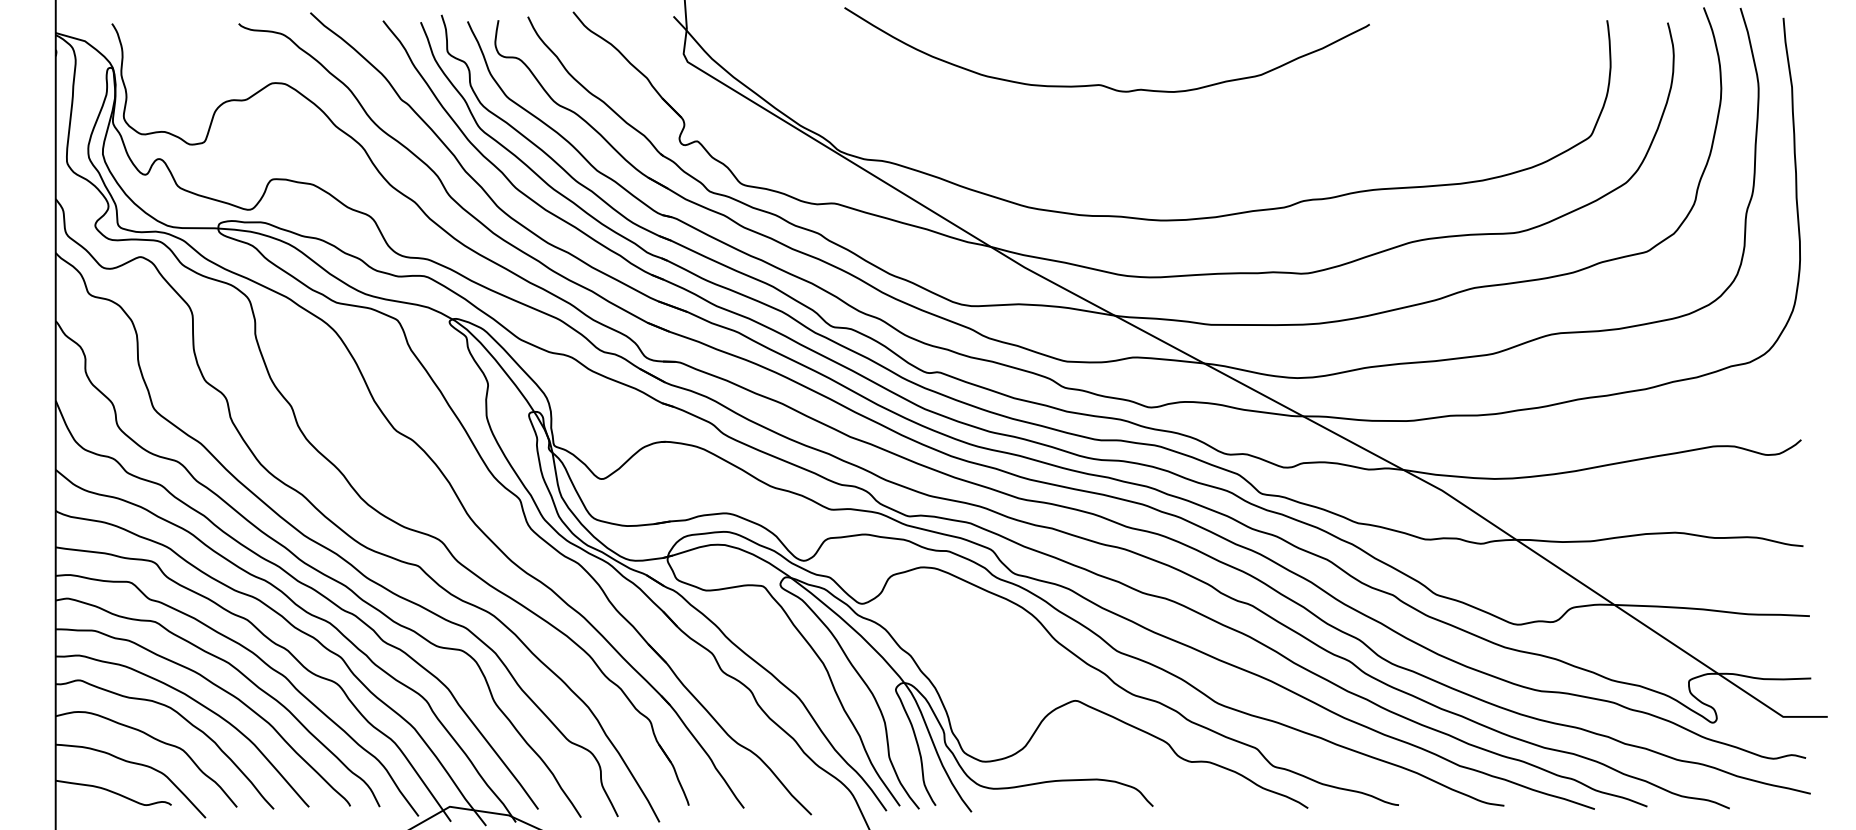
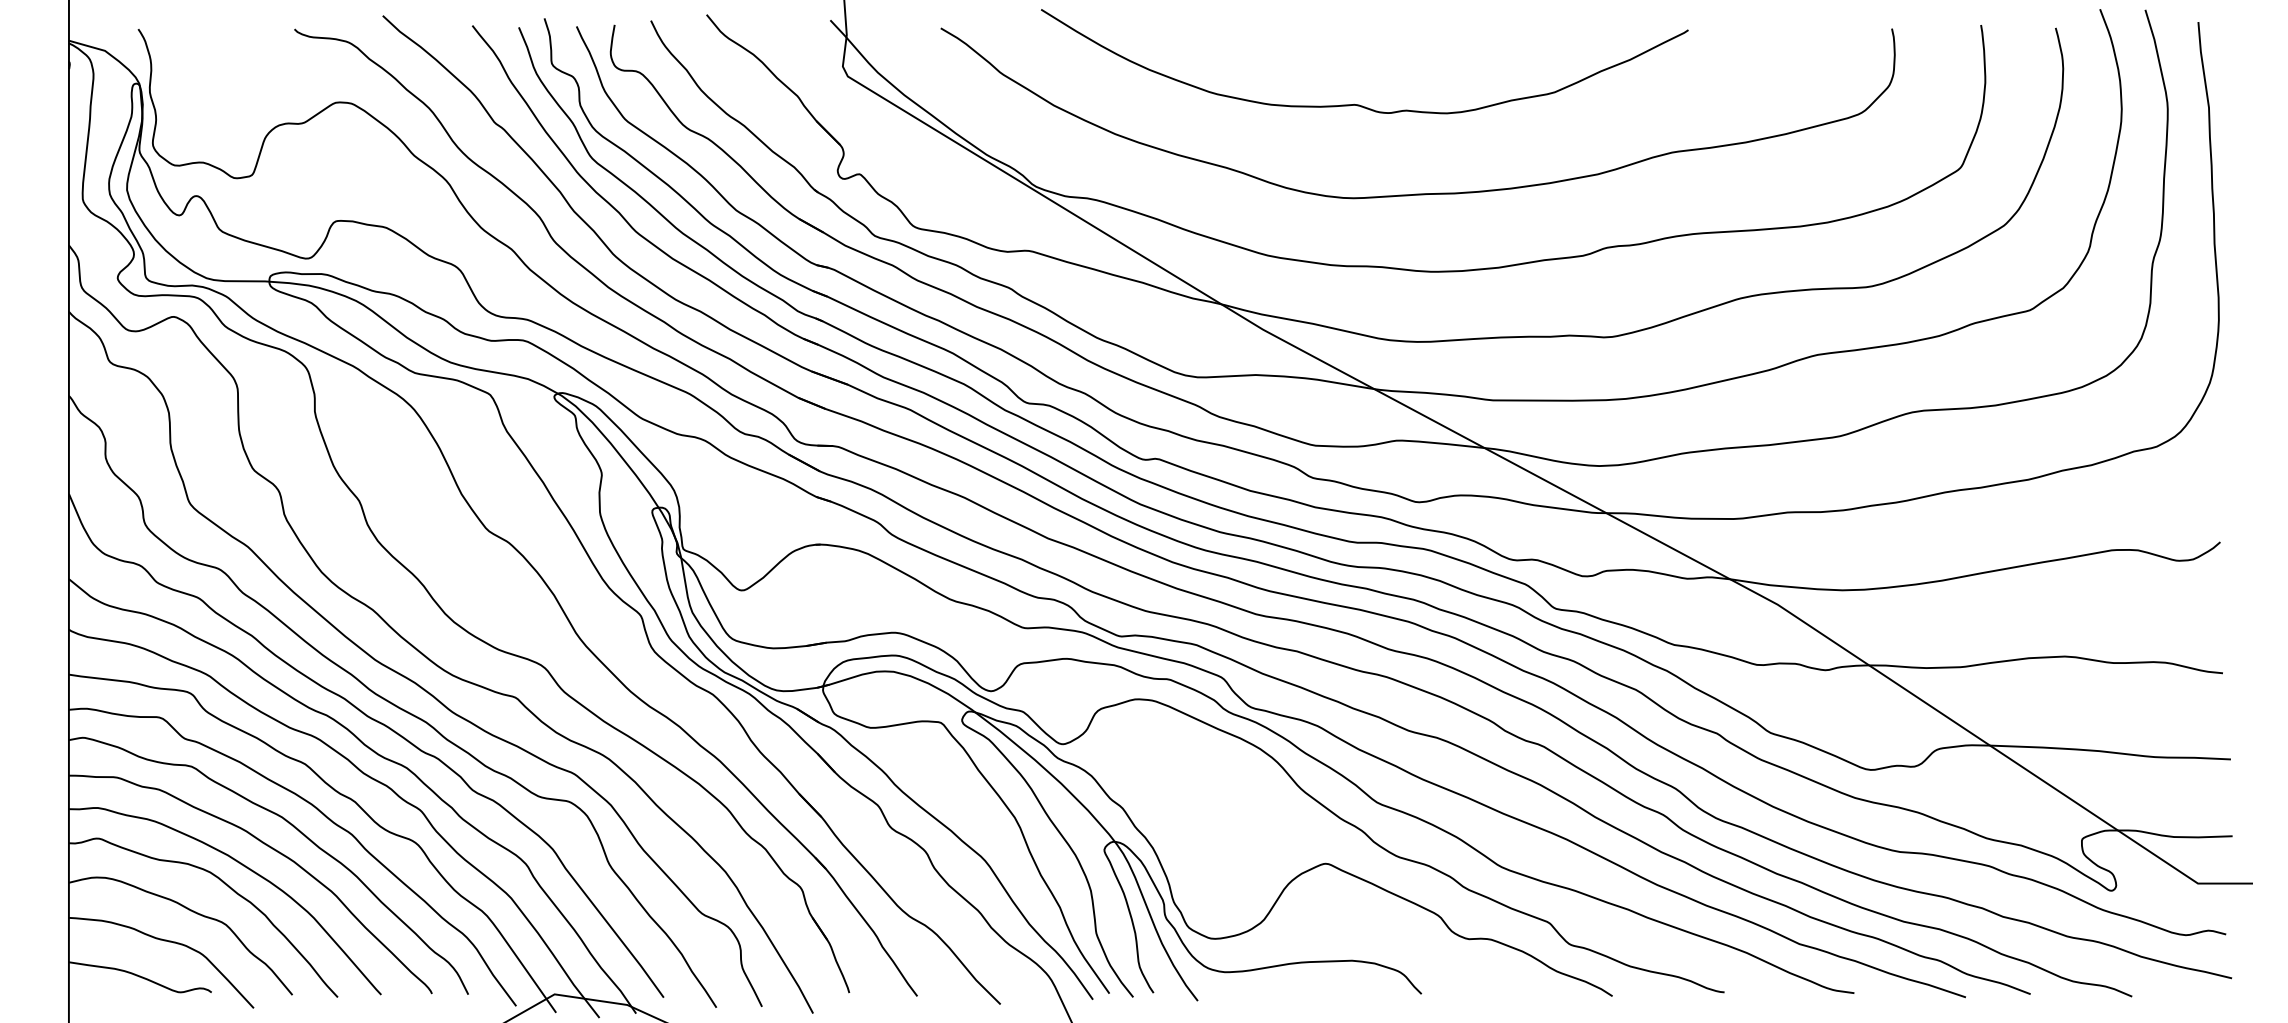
curve: (1151, 156) -> (1419, 192), added

